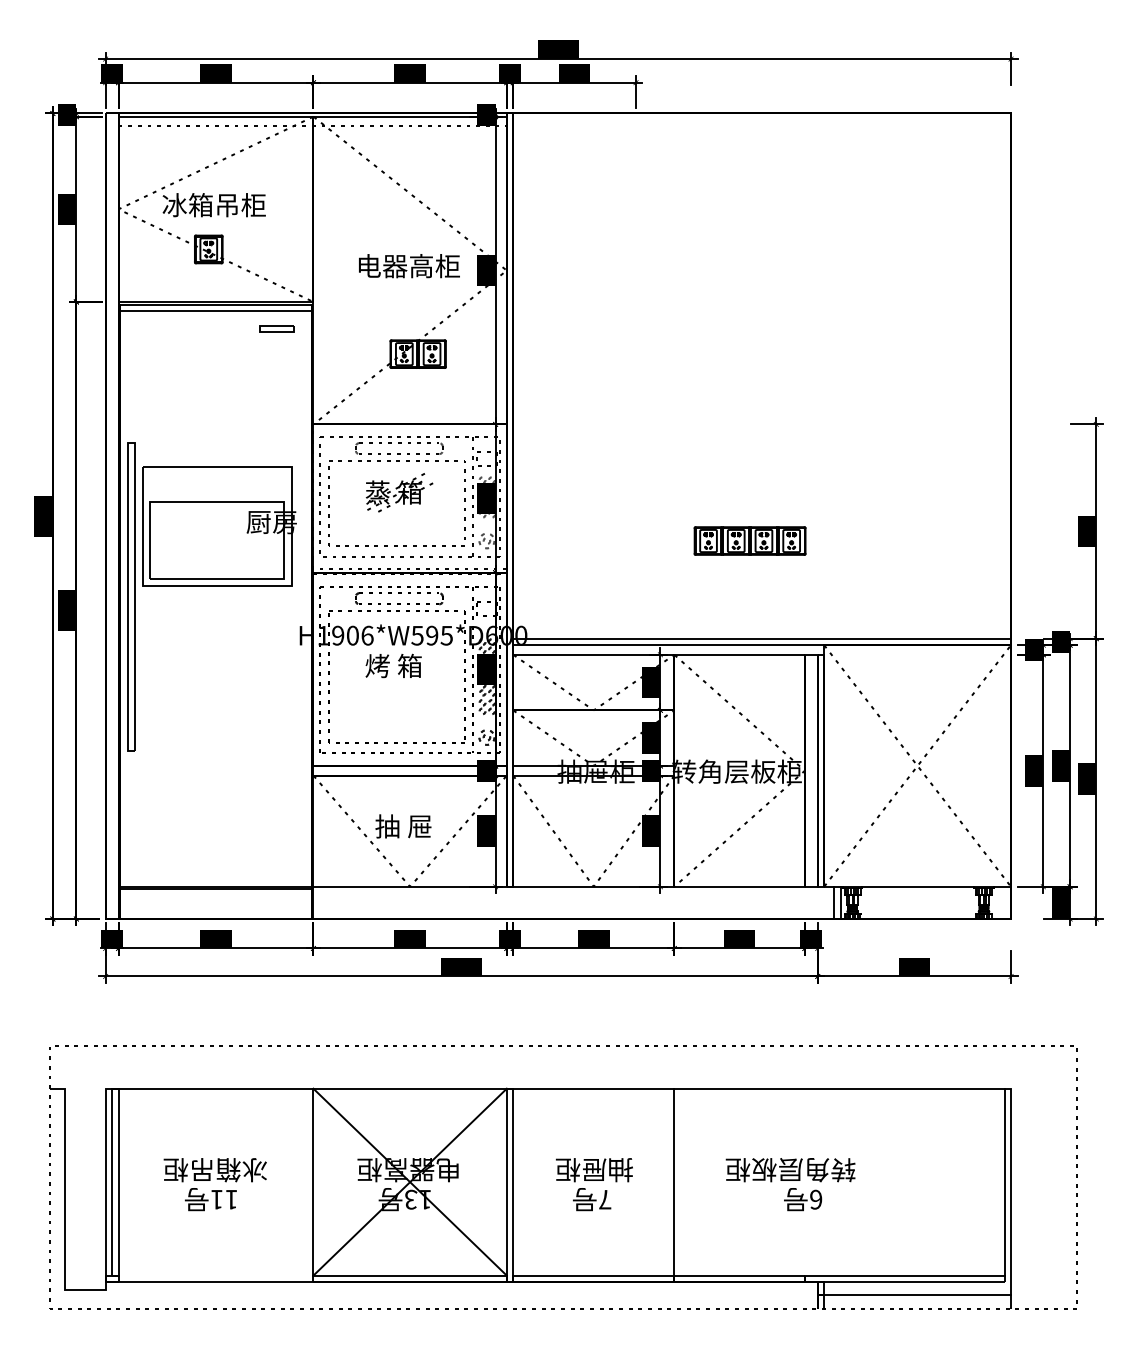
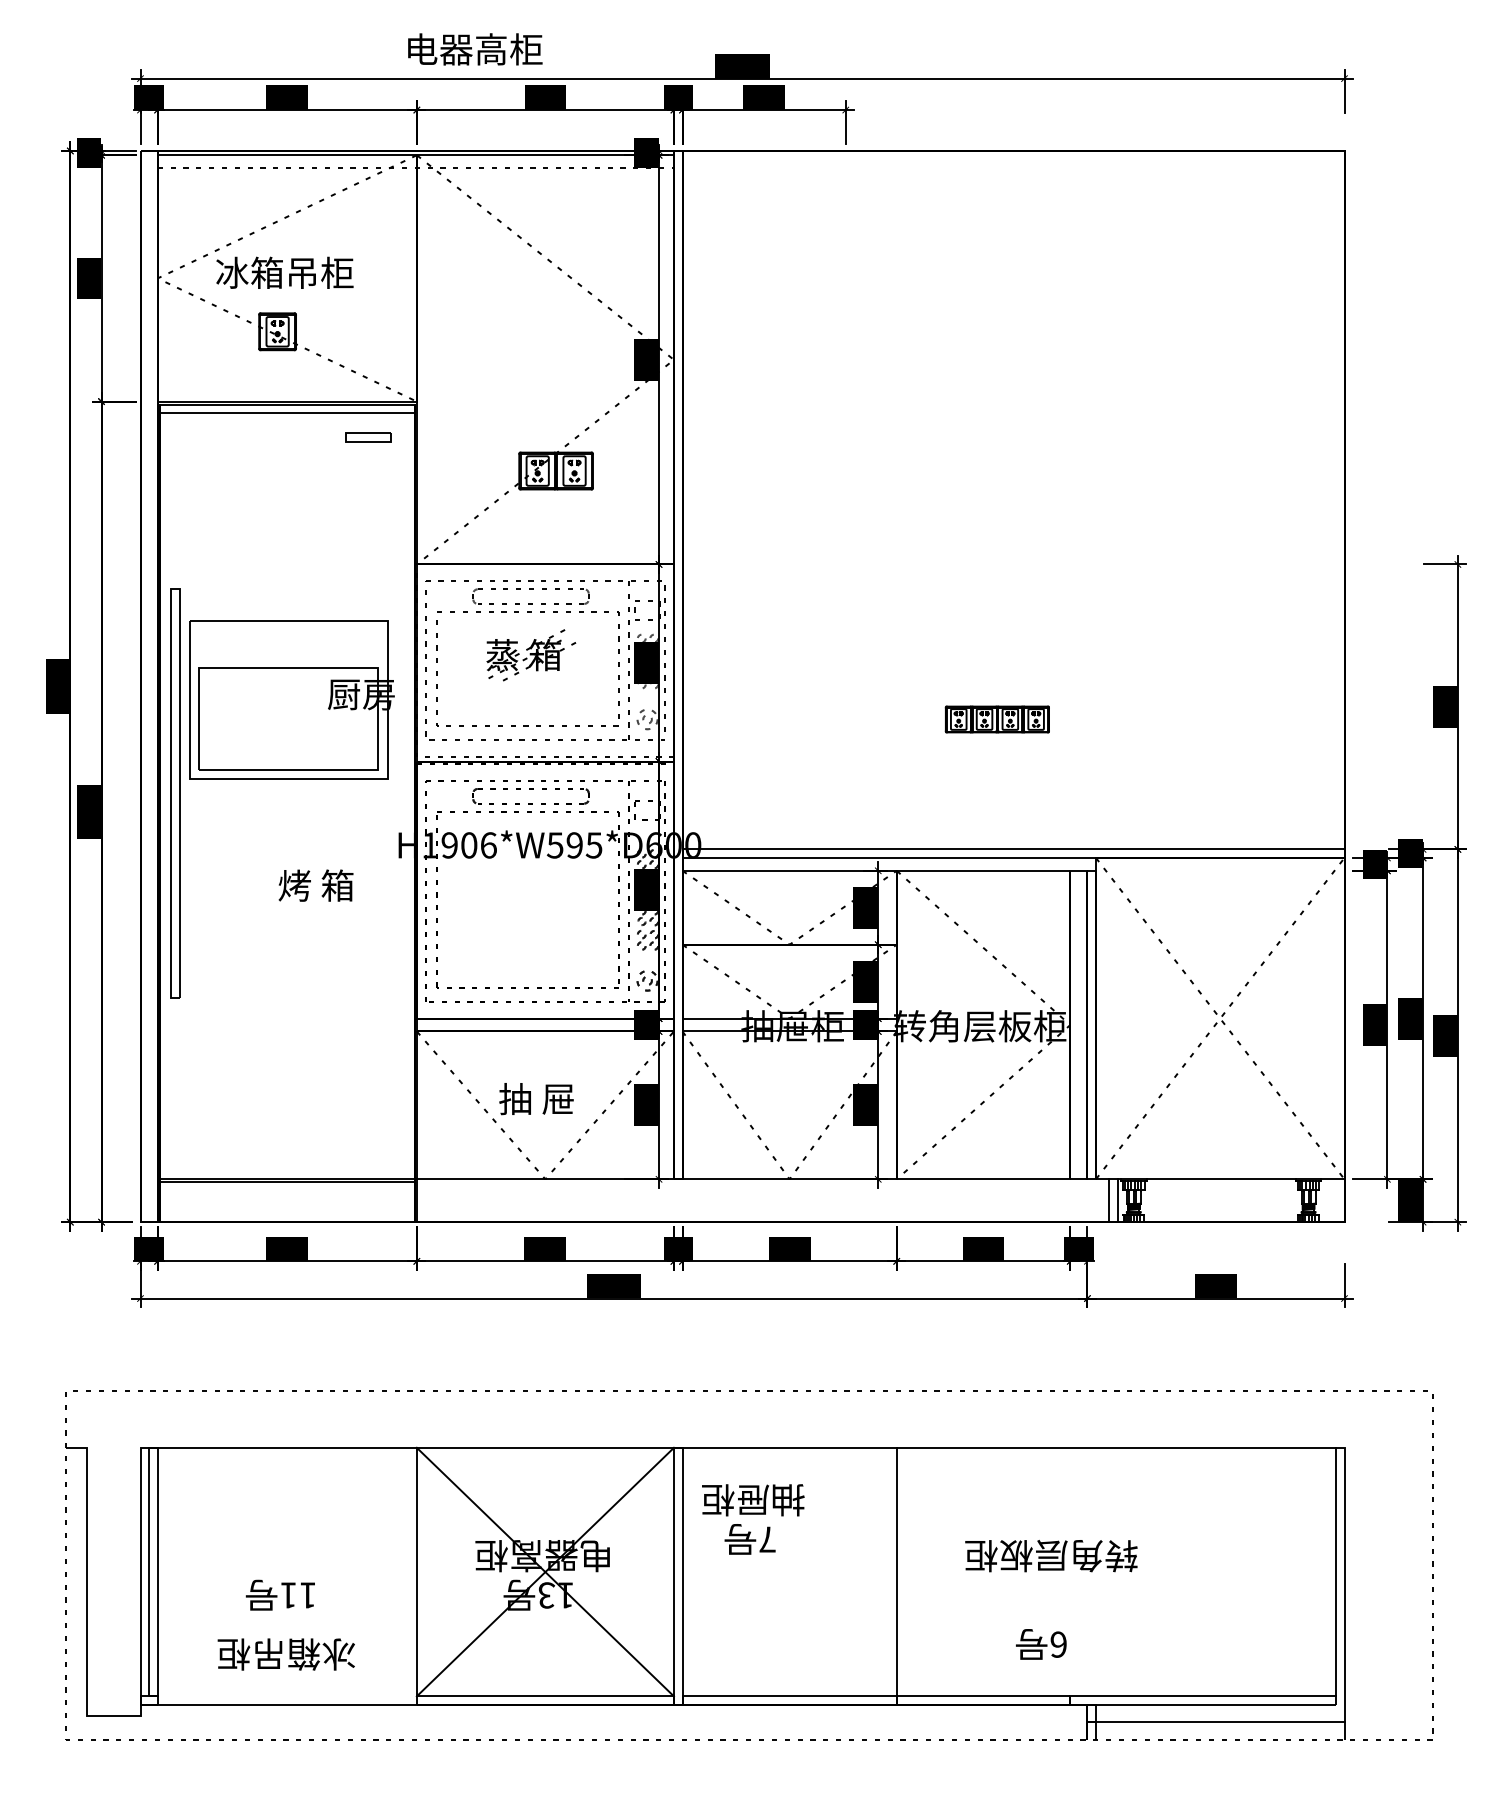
text: (409, 266) -> (475, 49), moved
part: (749, 540) -> (996, 718), size x0.7
text: (393, 665) -> (315, 885), moved
text: (214, 1170) -> (285, 1654), moved
text: (594, 1184) -> (753, 1519), moved
text: (803, 1199) -> (1041, 1644), moved

